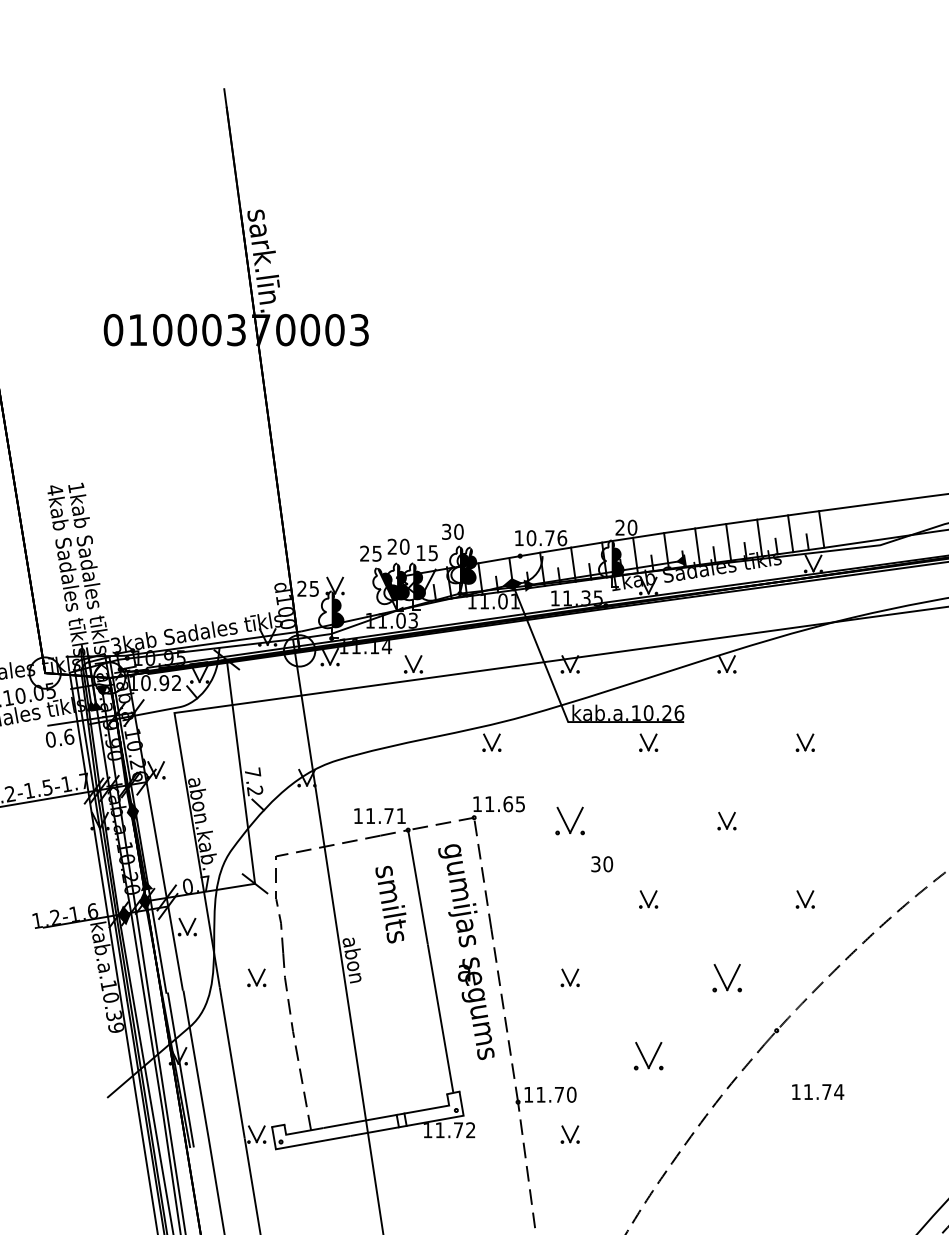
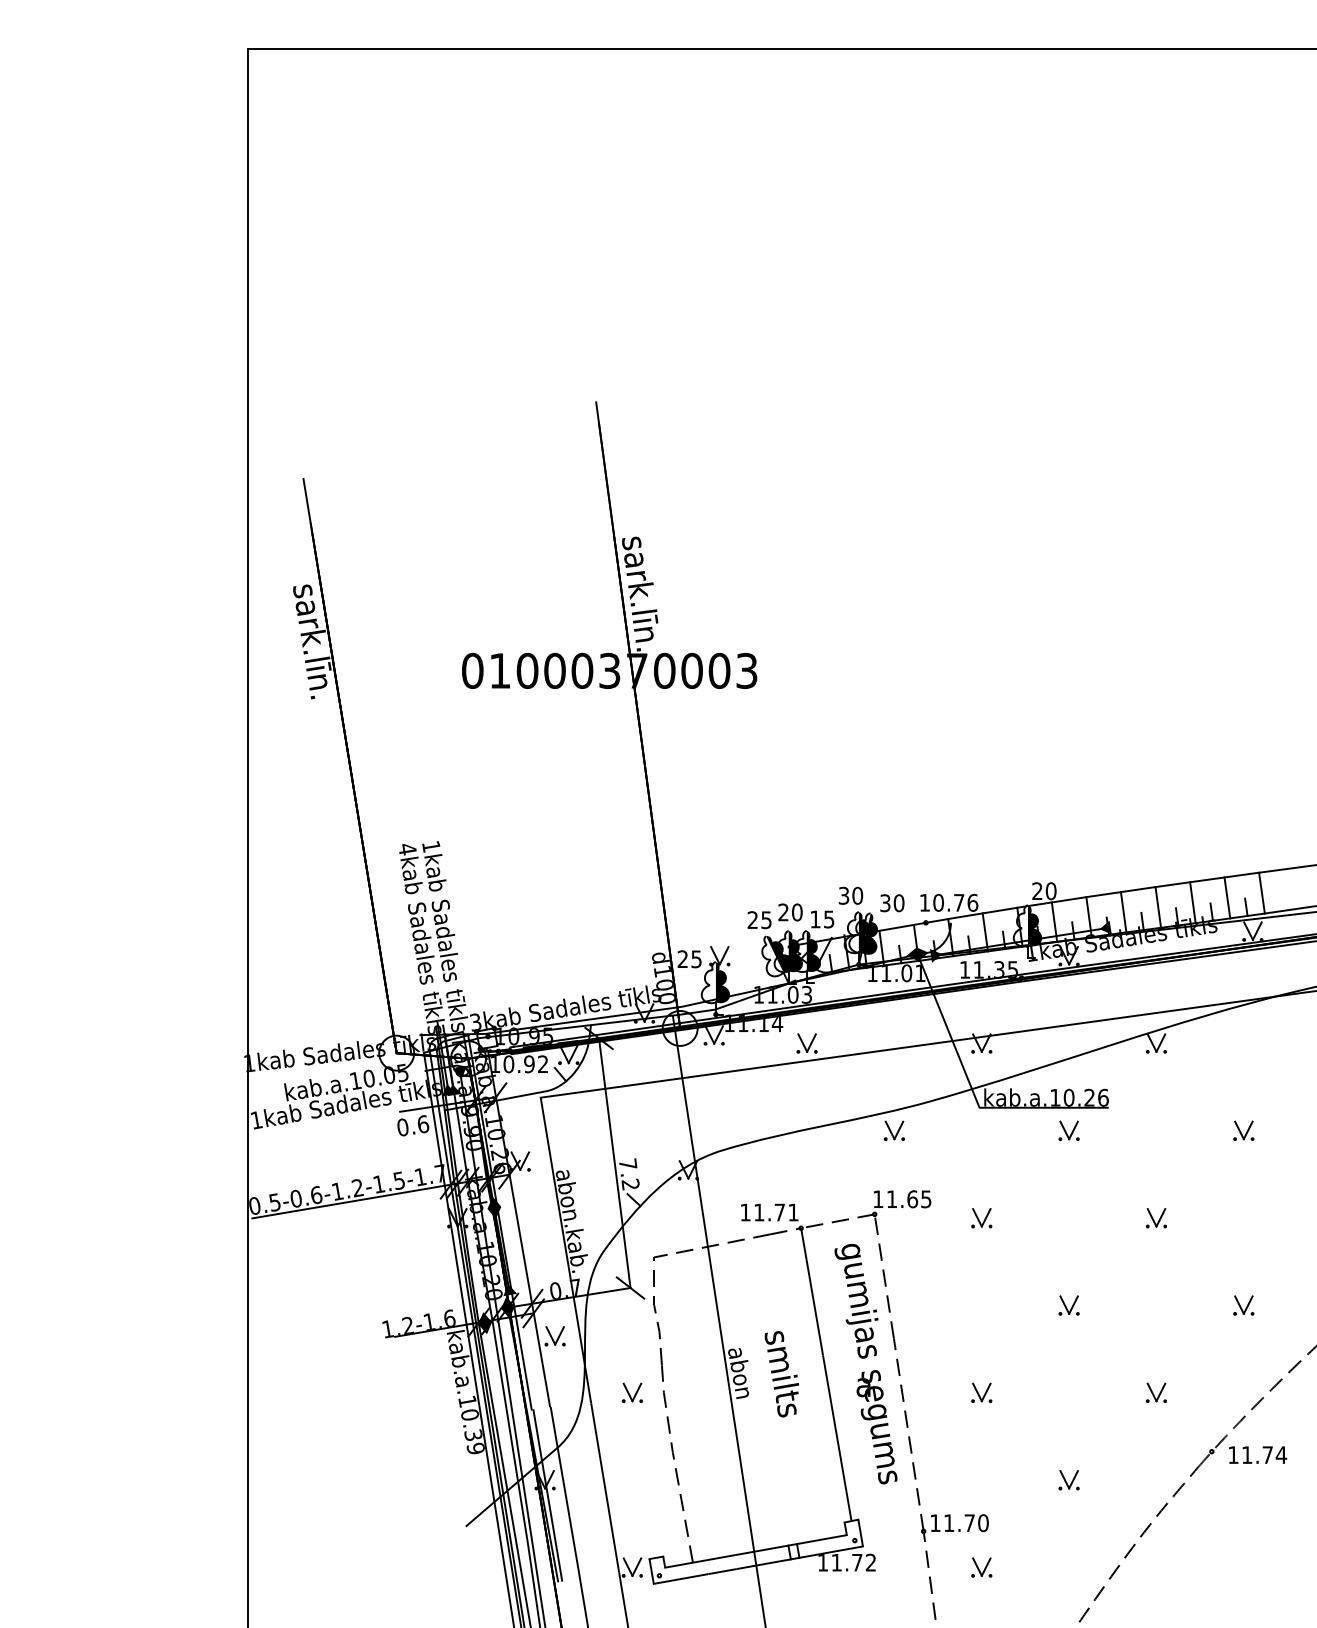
part: (569, 821) -> (981, 1218), size x0.62
text: (602, 864) -> (892, 903), moved
text: (390, 904) -> (781, 1374), moved
part: (726, 977) -> (1155, 1392), size x0.62
part: (648, 1056) -> (1068, 1480), size x0.62
text: (818, 1091) -> (1258, 1454), moved

